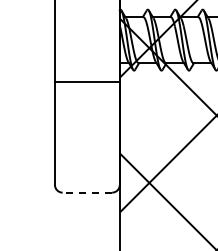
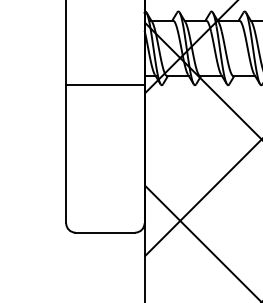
line: (86, 81) -> (104, 85), moved
line: (87, 192) -> (105, 232), dashed -> solid

